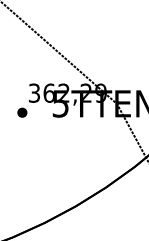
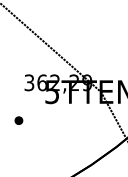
part: (22, 112) -> (19, 120), moved

